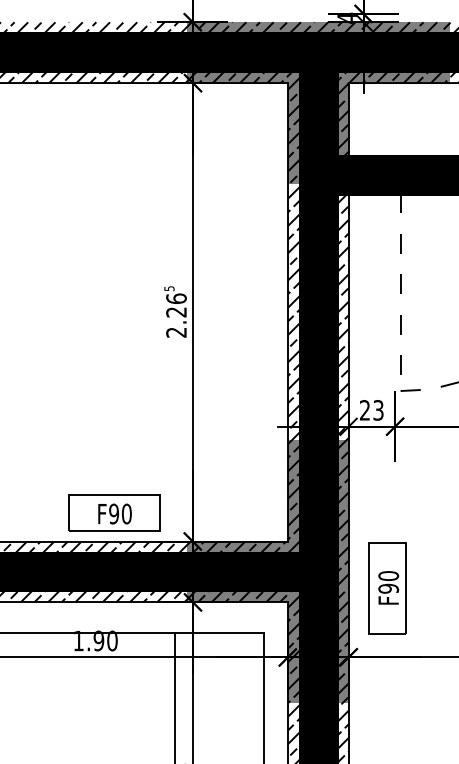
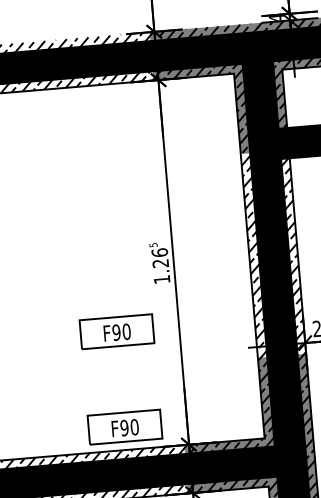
text: (176, 332) -> (162, 279), 2.26 -> 1.26
part: (114, 392) -> (116, 331), added

